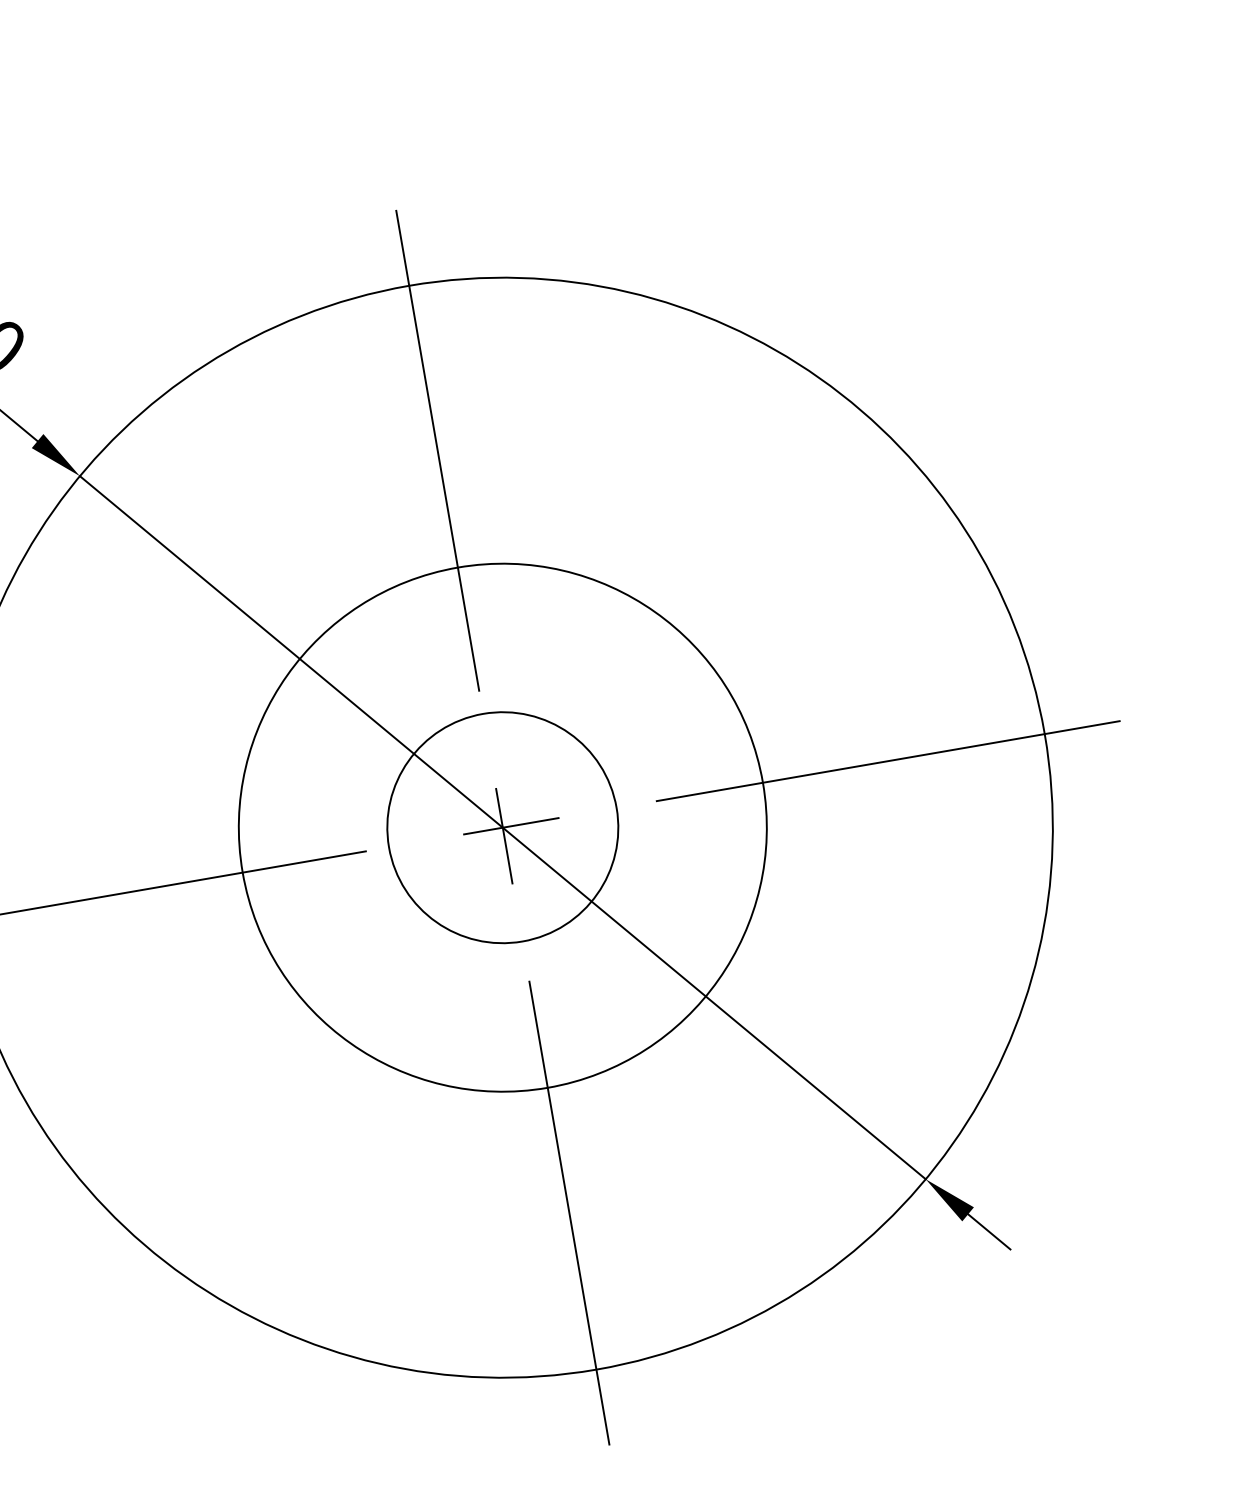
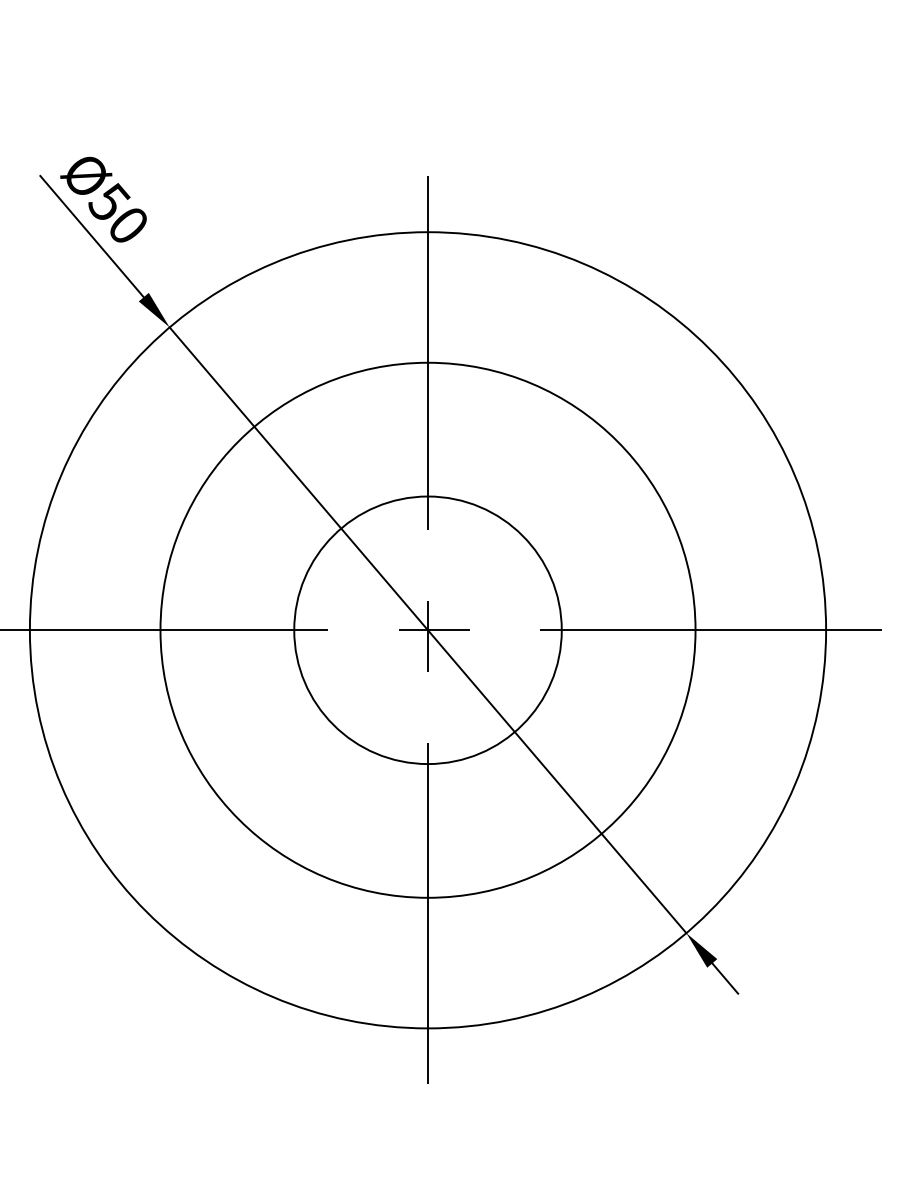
circle: (501, 826) -> (427, 629), size x1.6
circle: (502, 828) -> (427, 630), size x1.4

